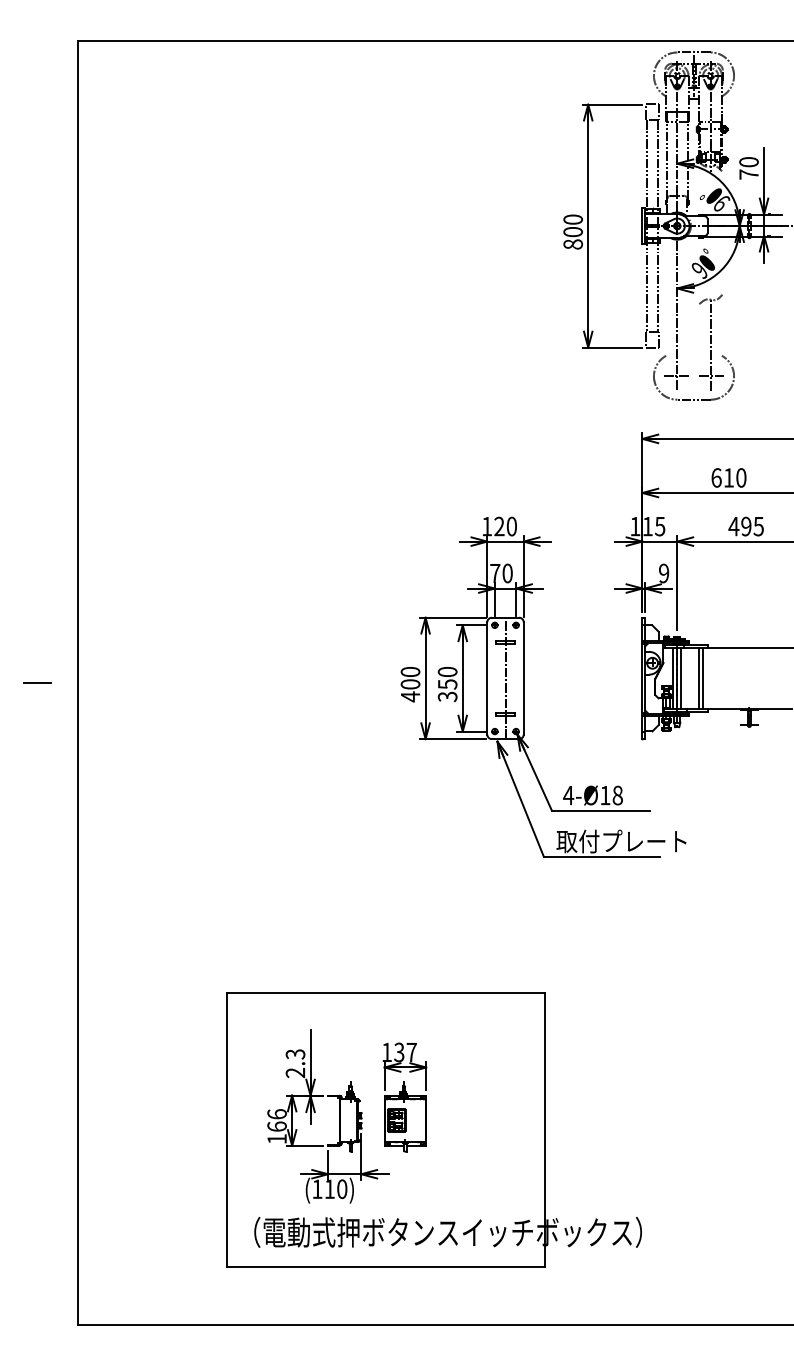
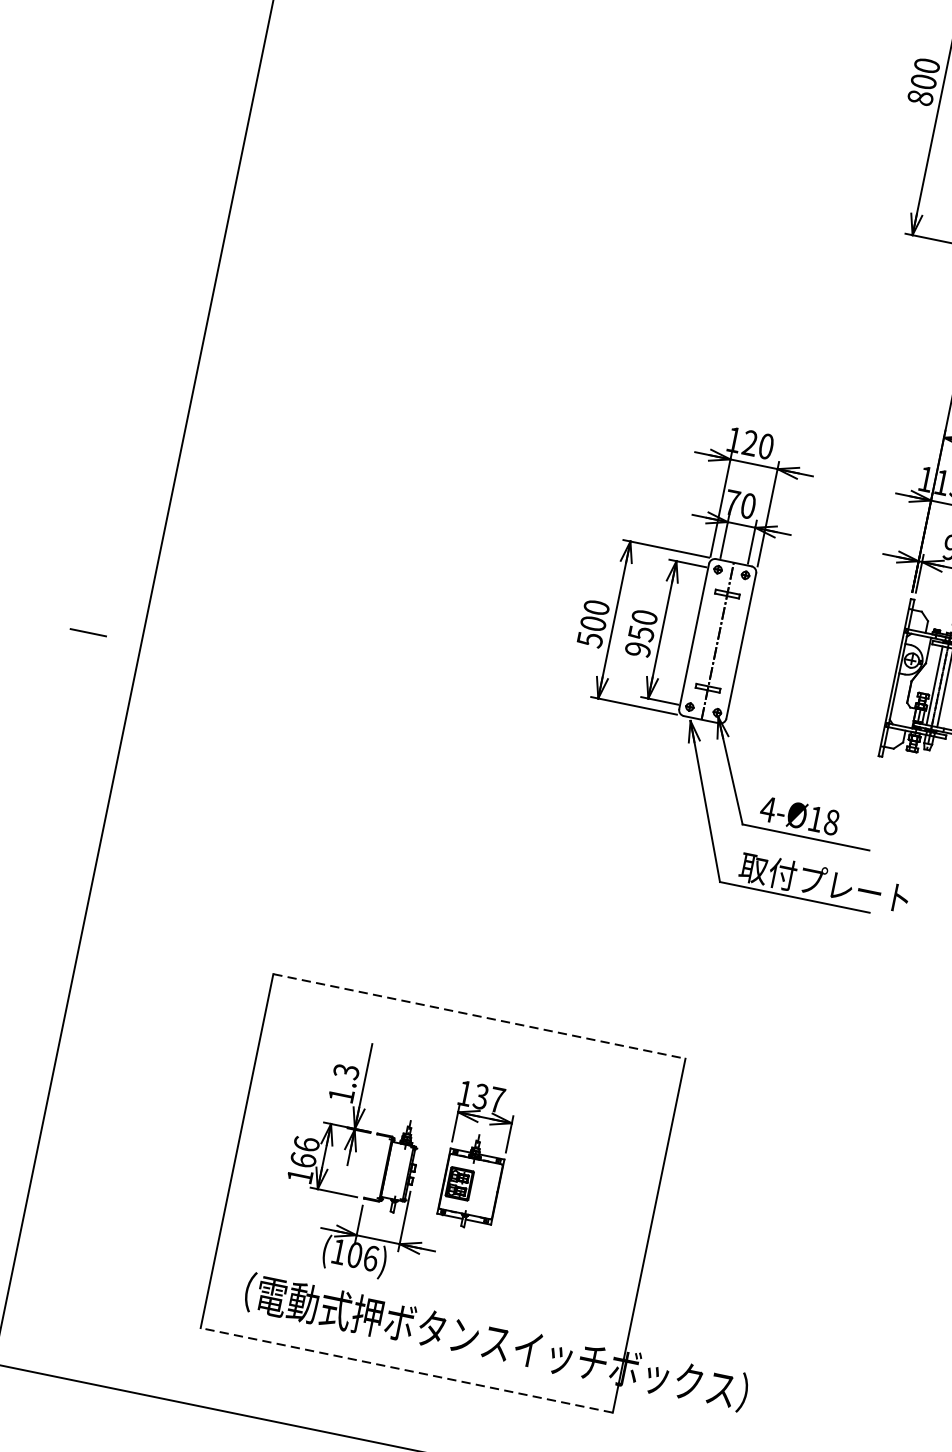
line: (37, 682) -> (88, 632), moved
text: (410, 696) -> (590, 639), 400 -> 500
text: (447, 696) -> (637, 649), 350 -> 950
line: (386, 993) -> (480, 1017), solid -> dashed
text: (295, 1072) -> (341, 1095), 2.3 -> 1.3
text: (335, 1189) -> (362, 1257), (110) -> (106)
line: (385, 1266) -> (406, 1369), solid -> dashed

